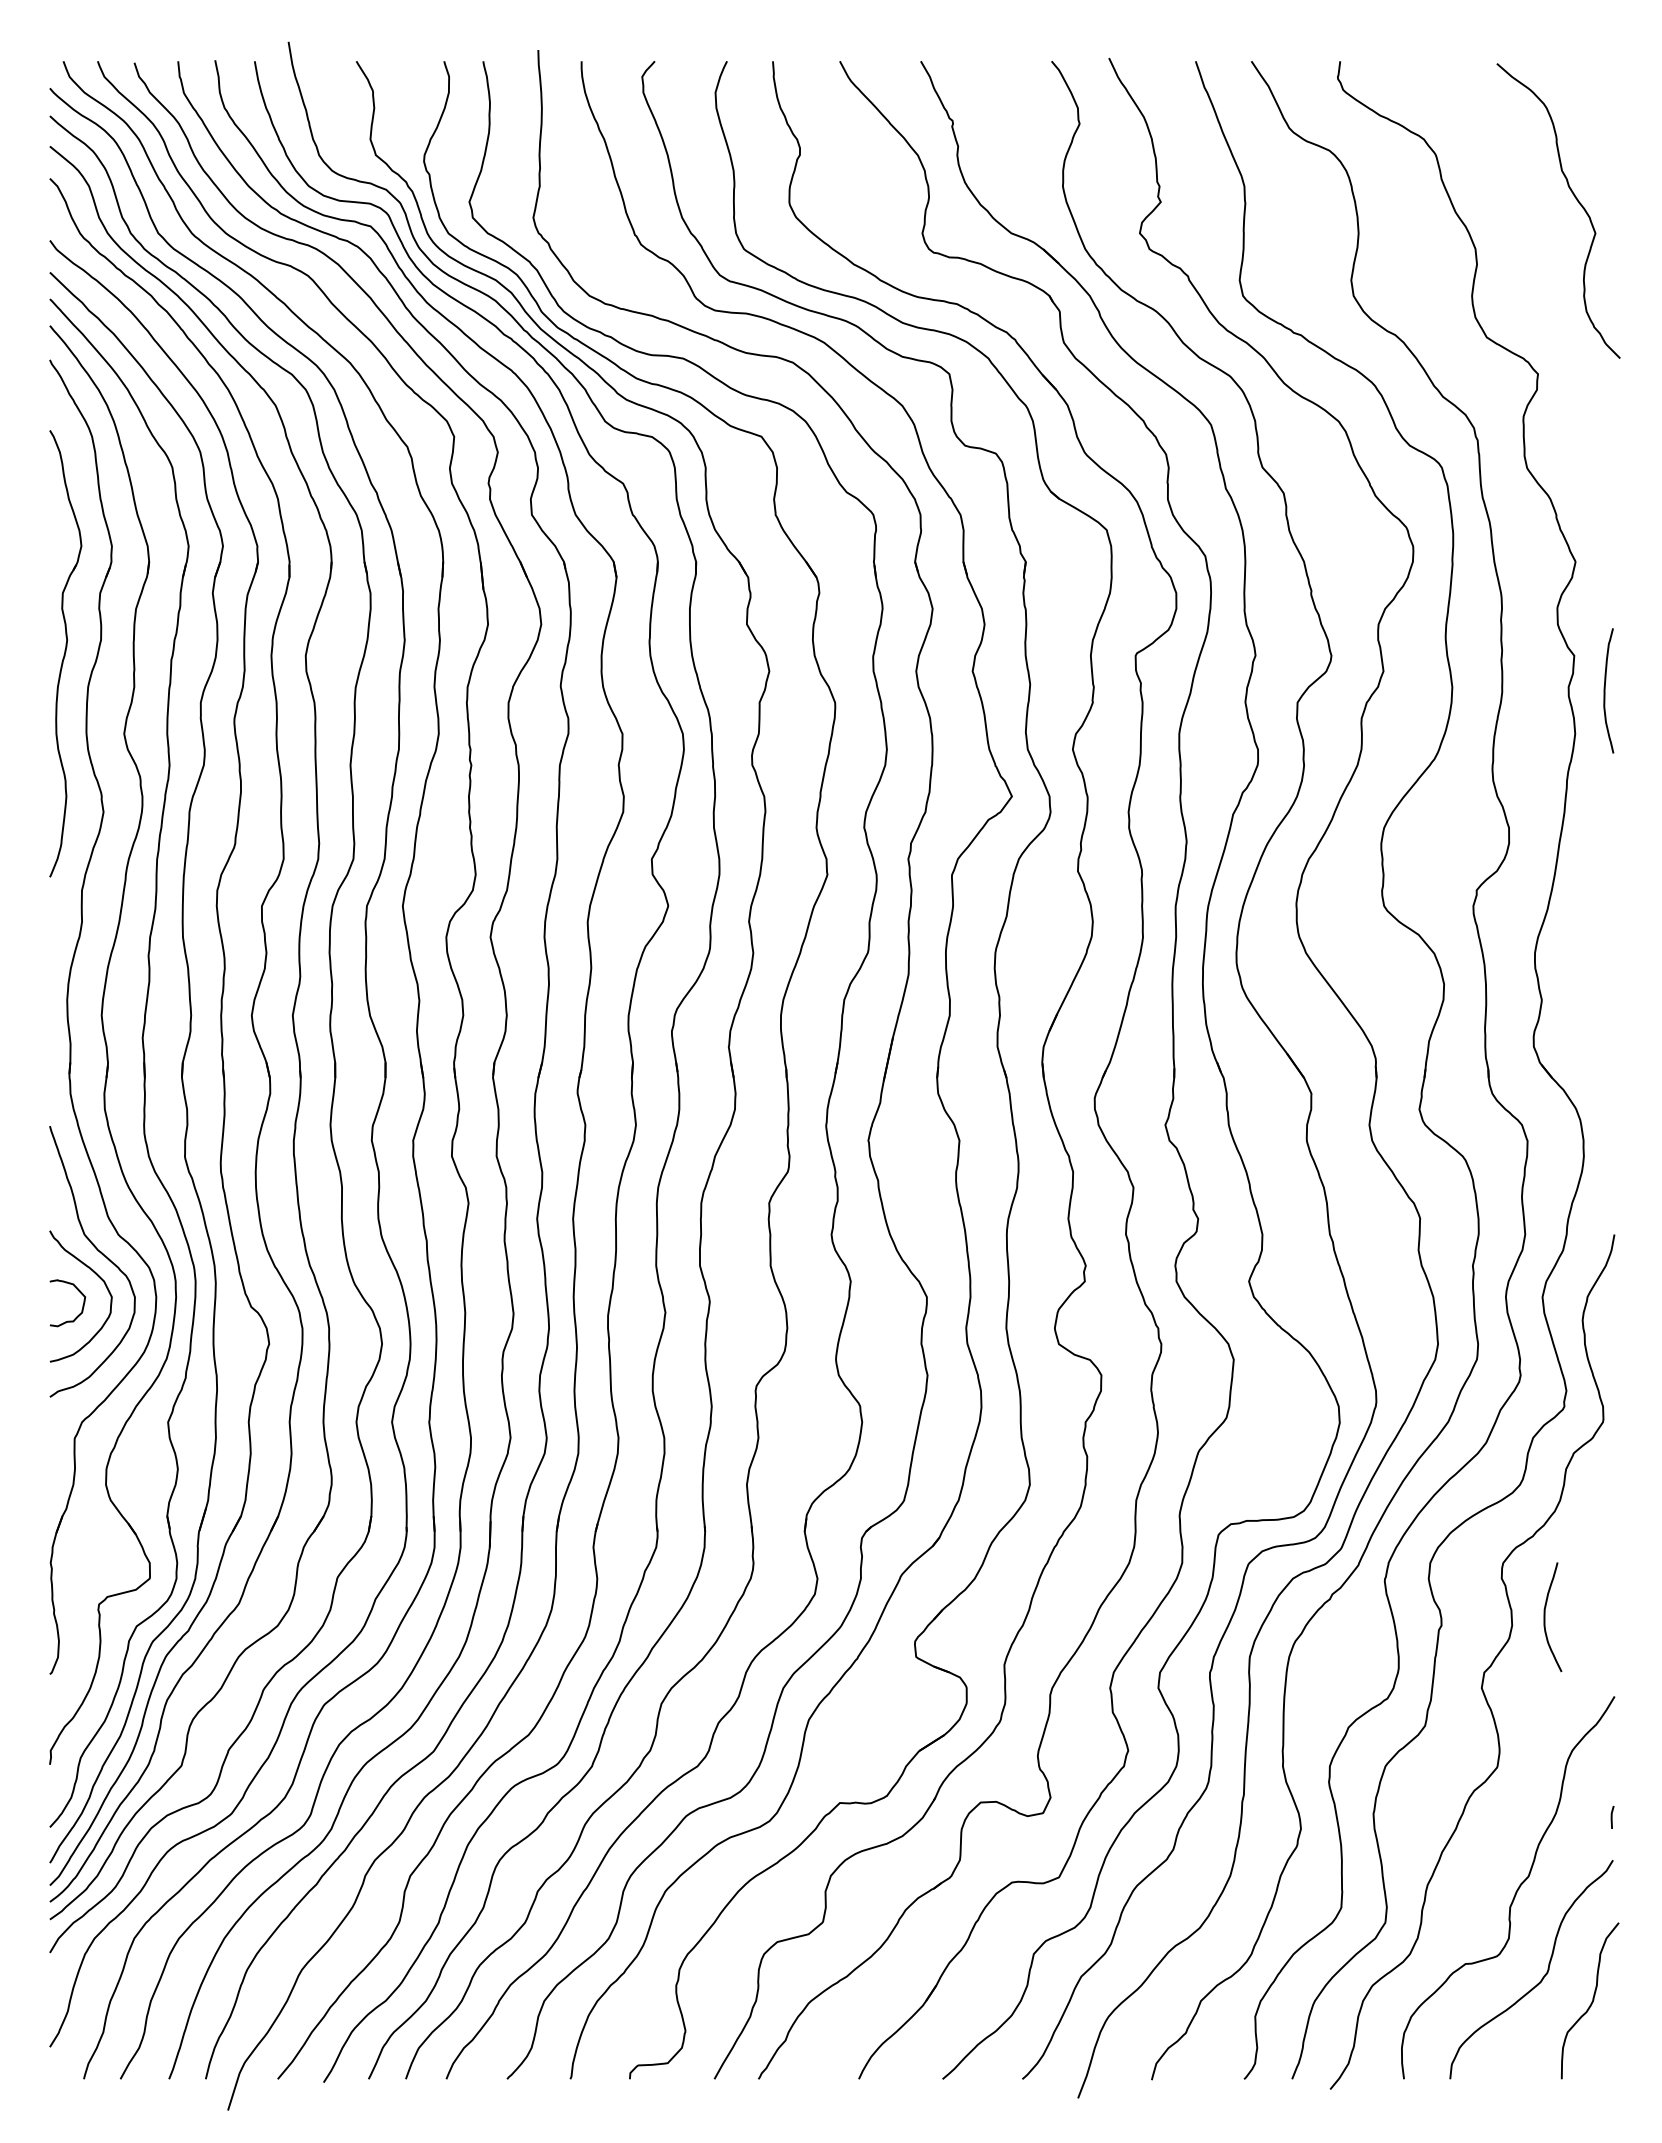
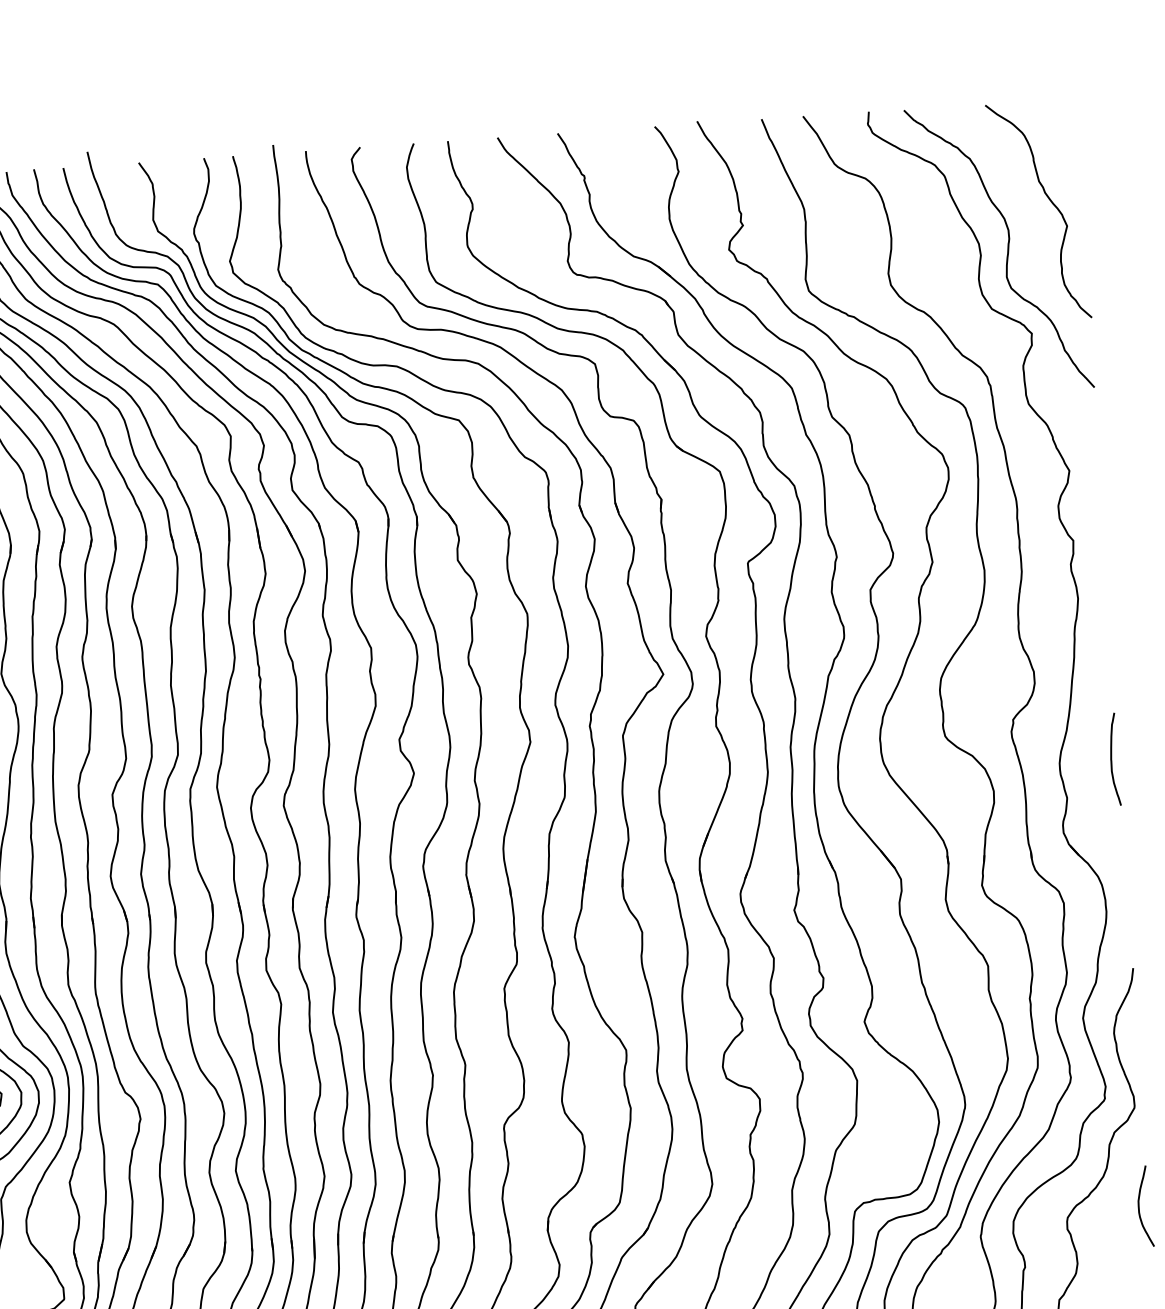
curve: (1513, 257) -> (1007, 248), added
curve: (1605, 690) -> (1111, 759), moved
curve: (1545, 1616) -> (1139, 1206), moved

